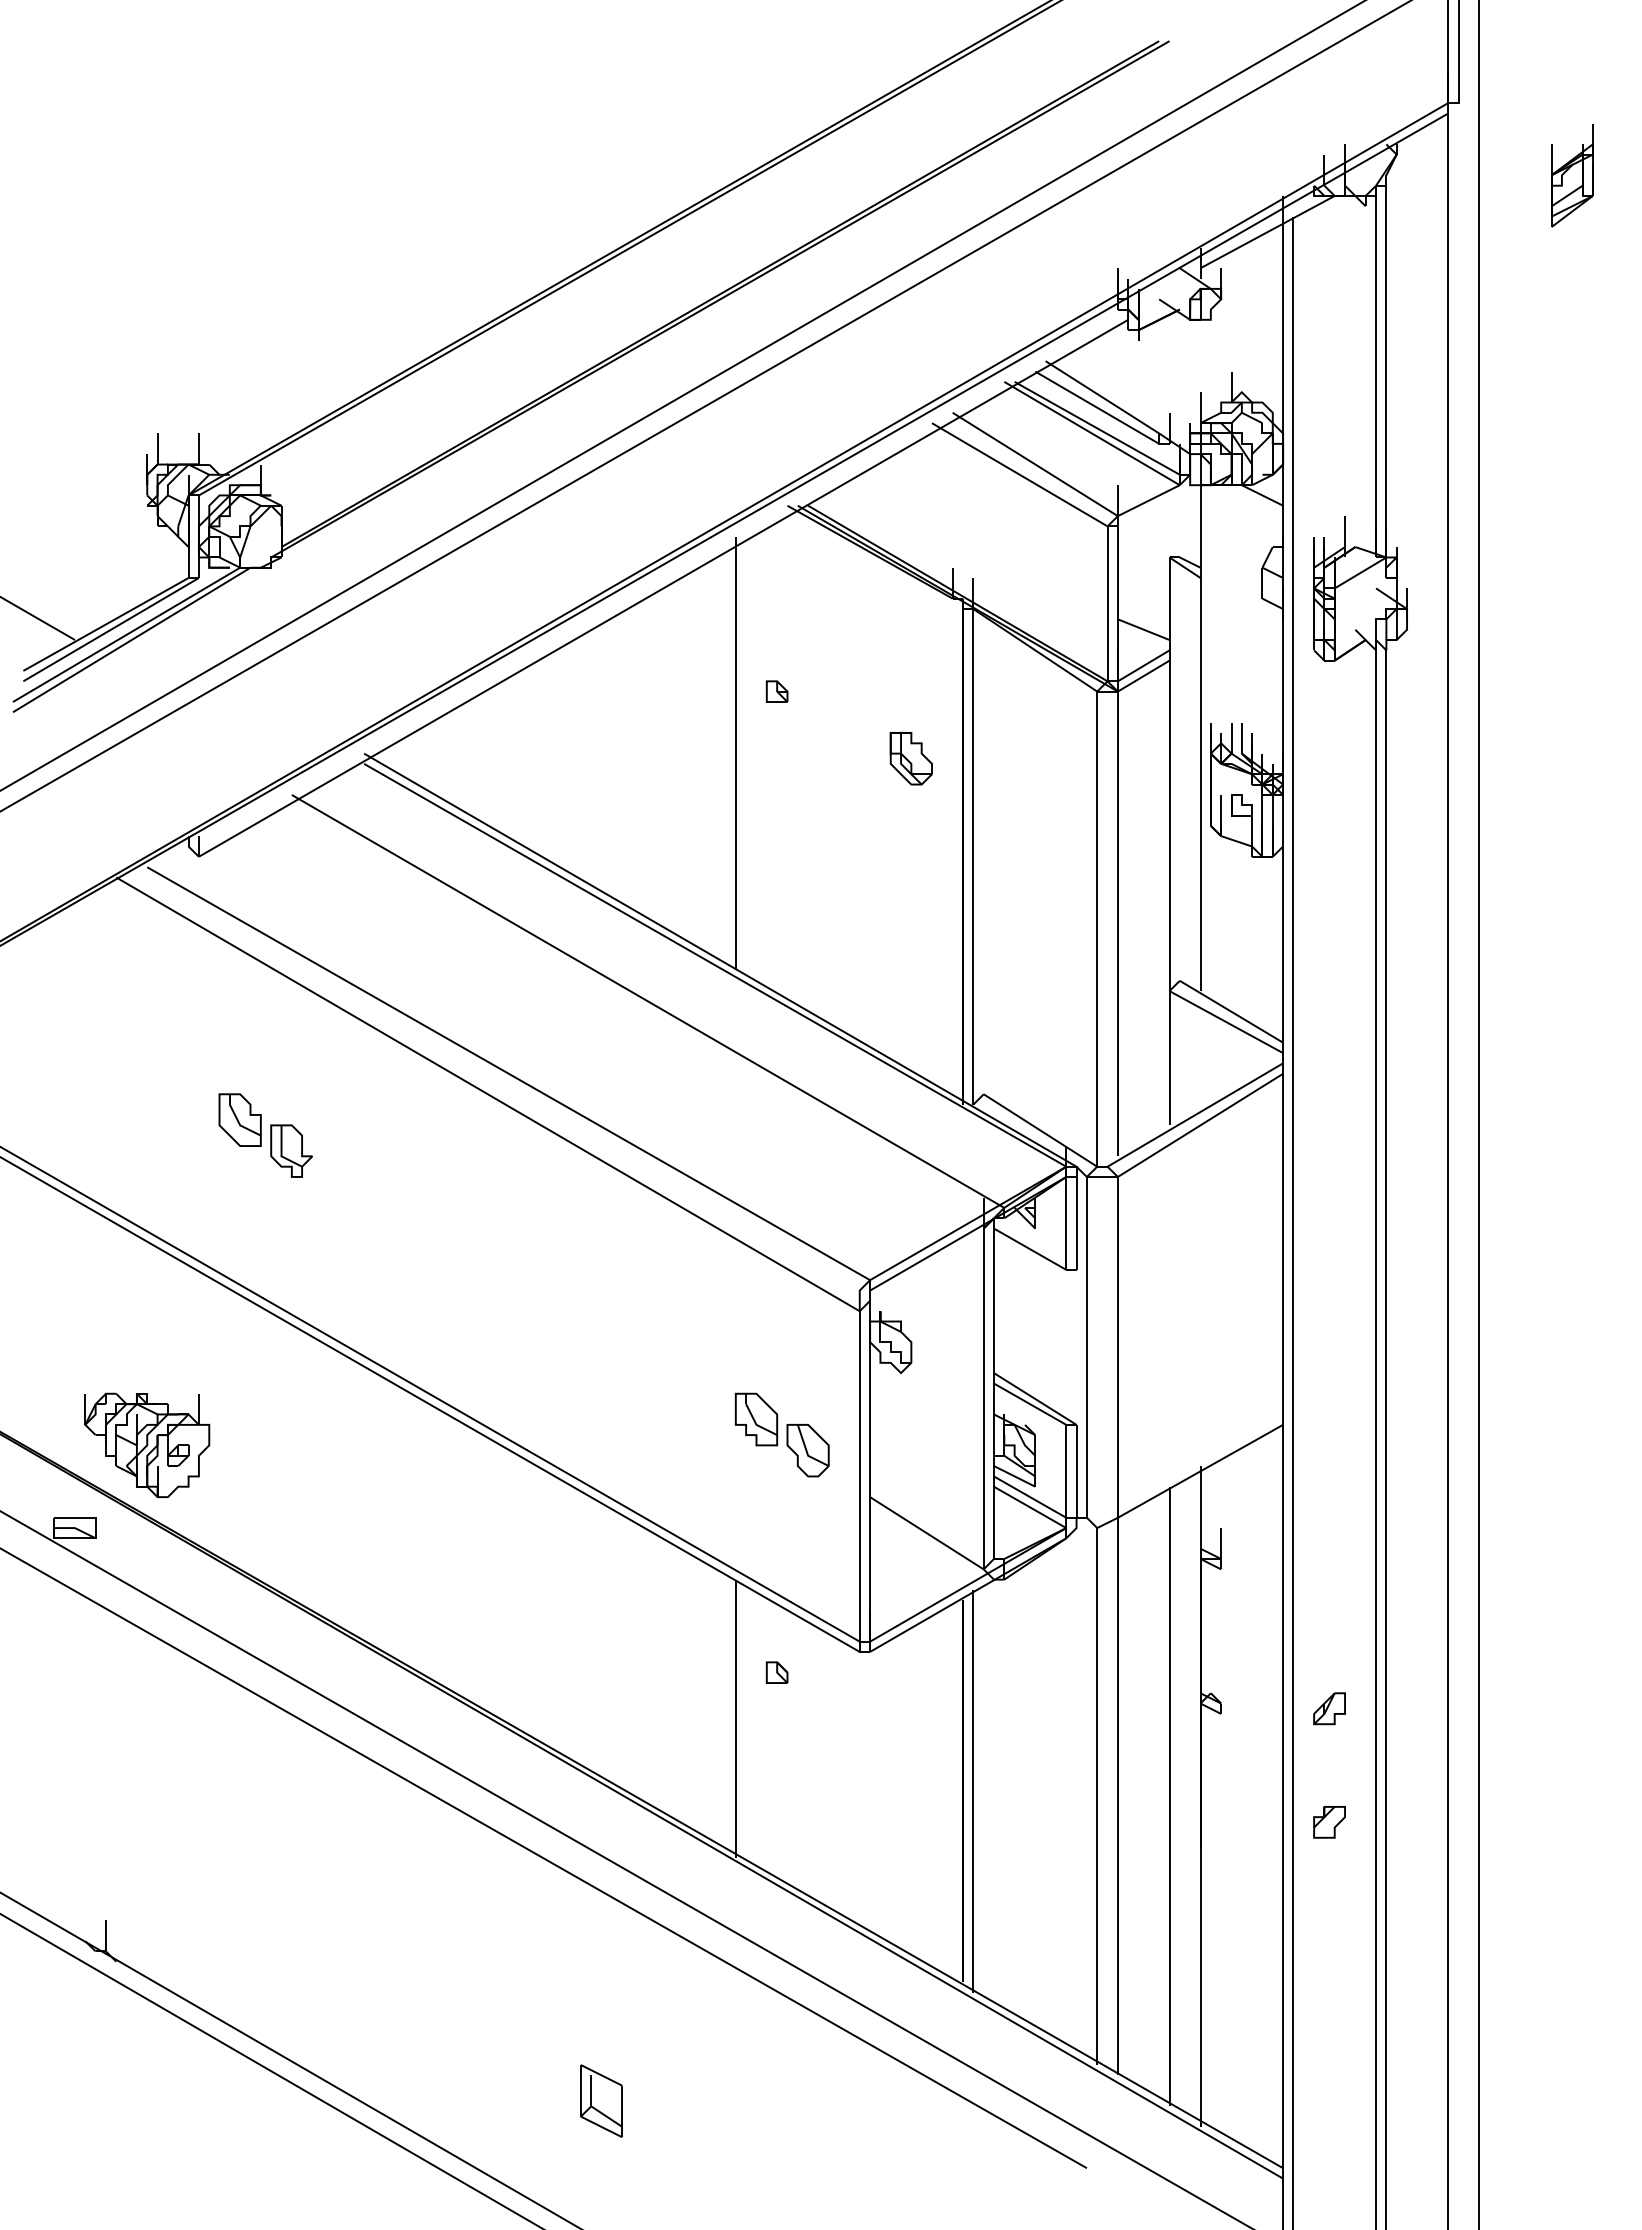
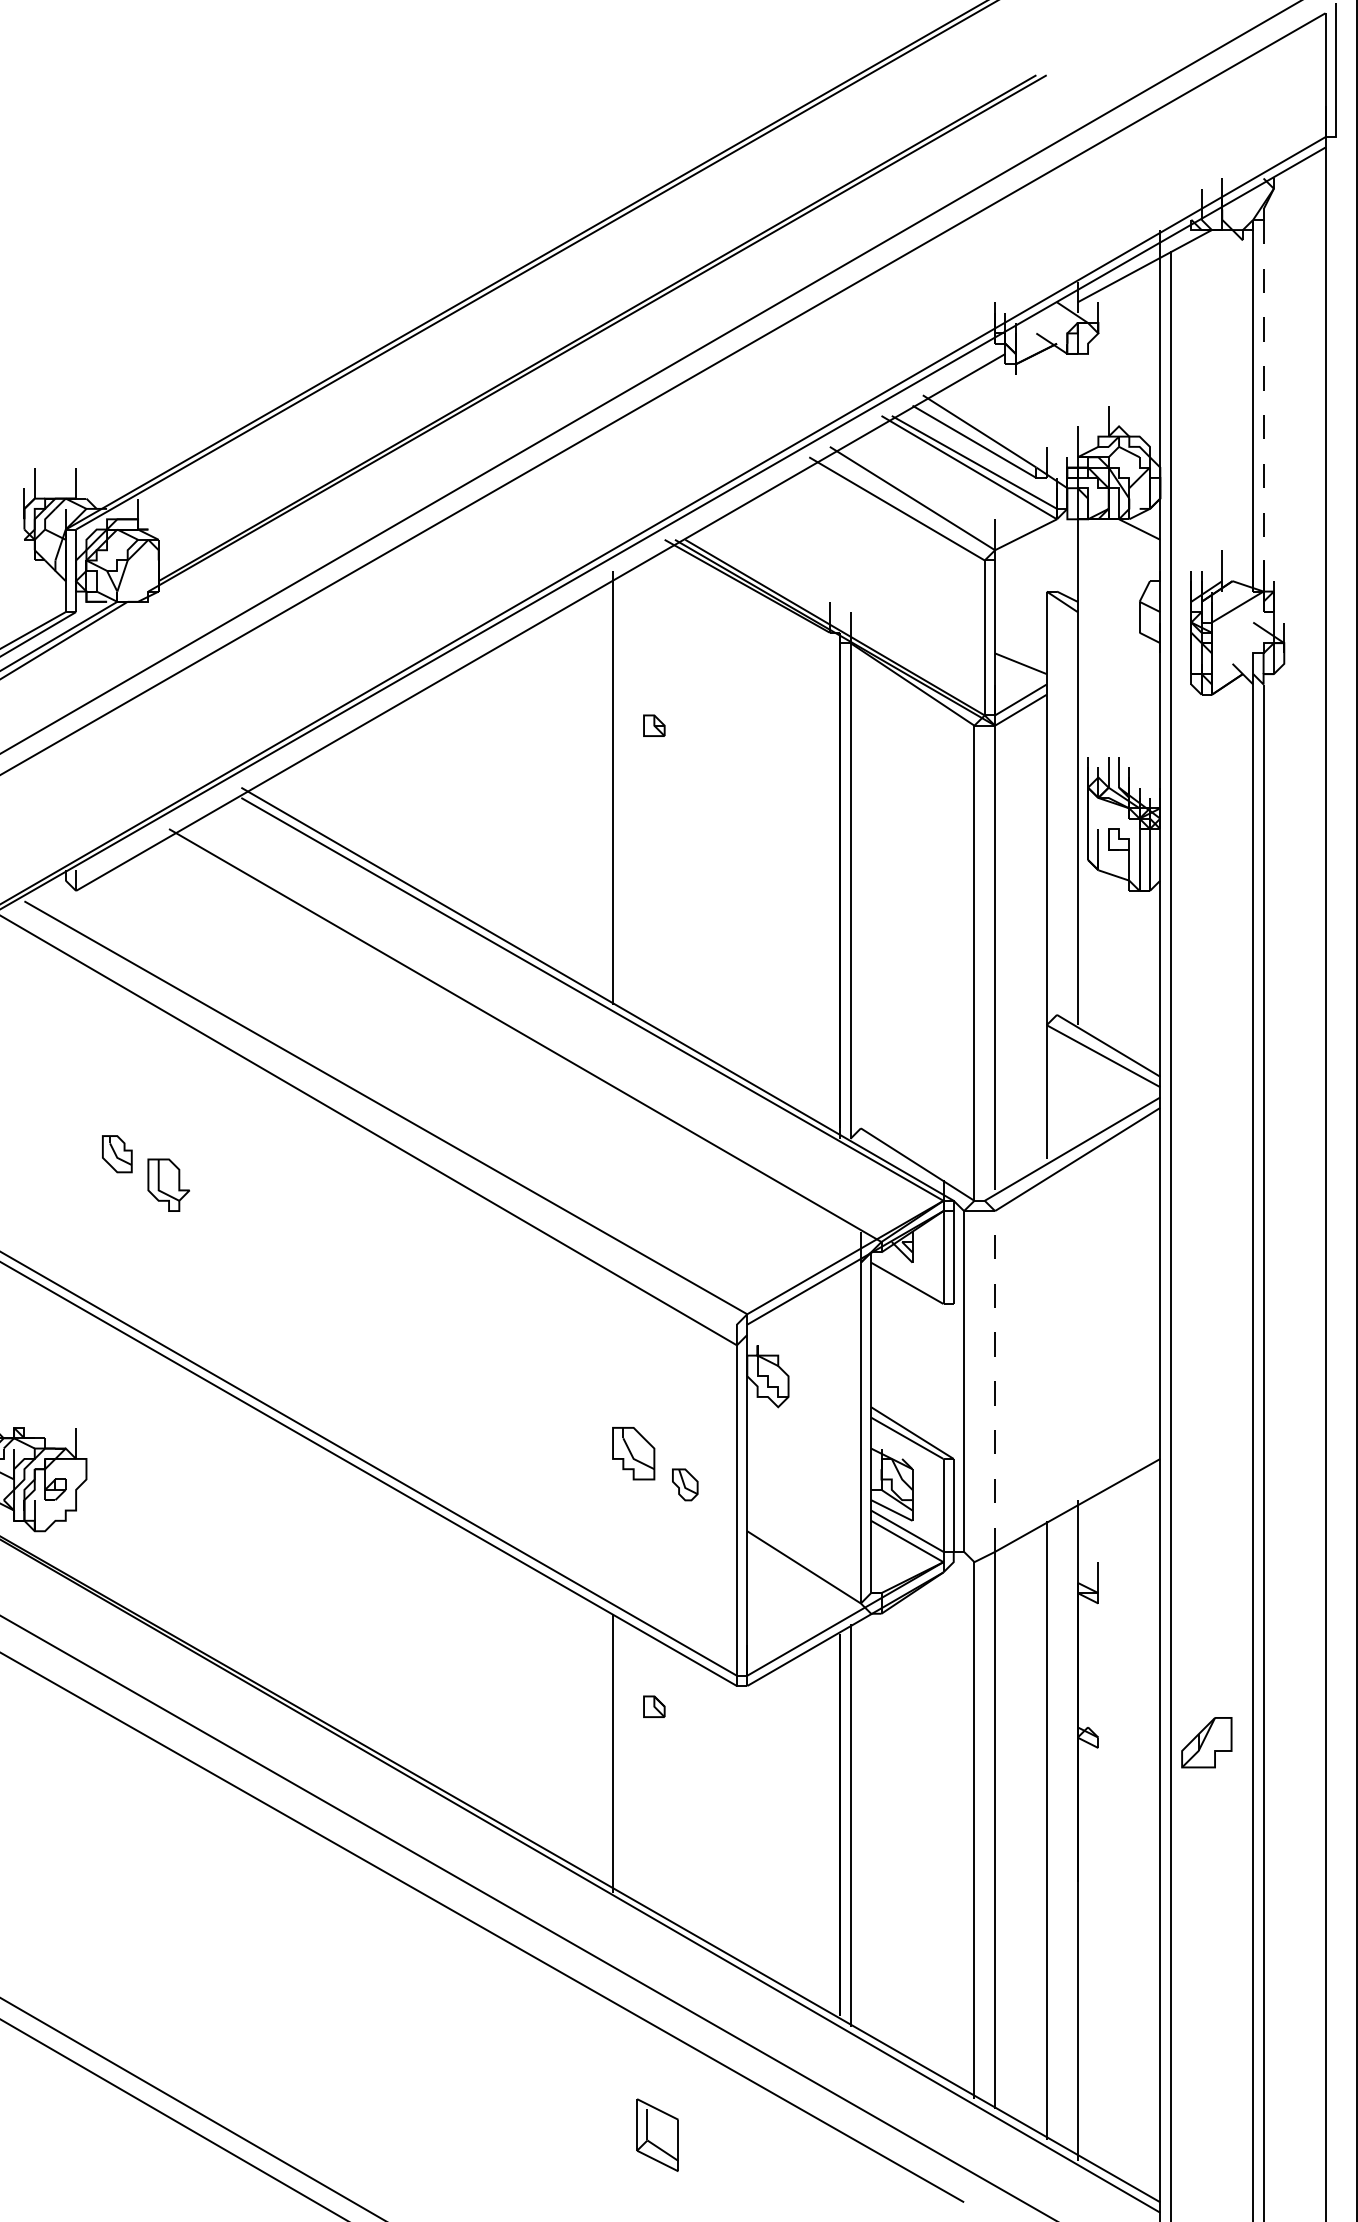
line: (1386, 371) -> (1263, 405), solid -> dashed
part: (910, 758) -> (787, 792), removed
part: (239, 1119) -> (116, 1153), size x0.7
line: (1117, 1346) -> (994, 1380), solid -> dashed
part: (807, 1450) -> (684, 1484), size x0.6
part: (1329, 1708) -> (1206, 1742), size x1.6
part: (1329, 1822) -> (1206, 1856), removed
part: (601, 2100) -> (657, 2134), moved

